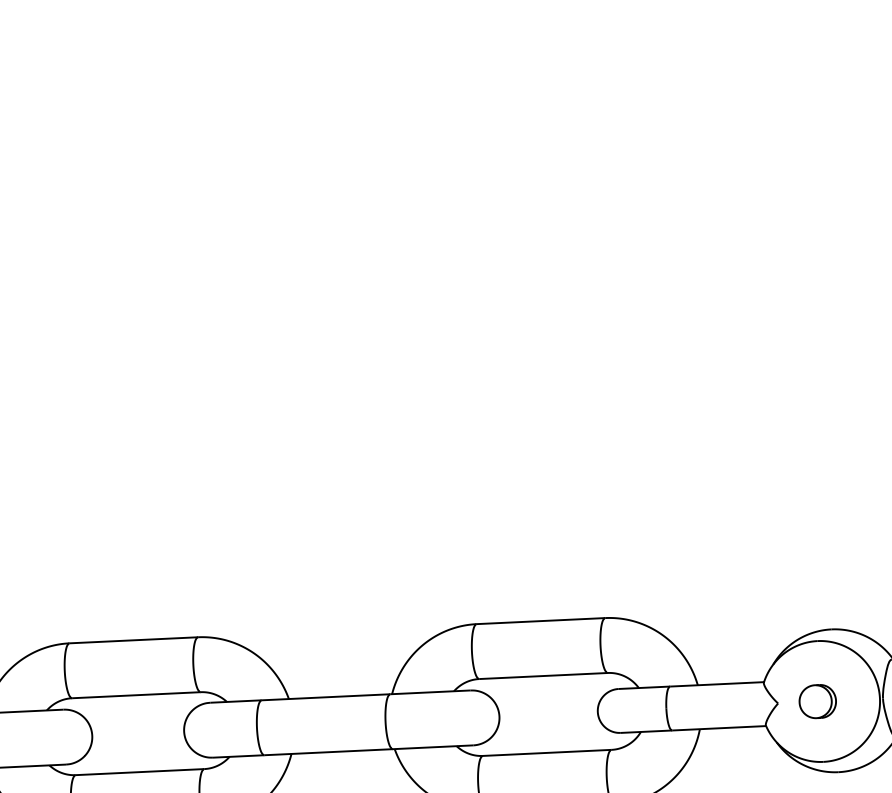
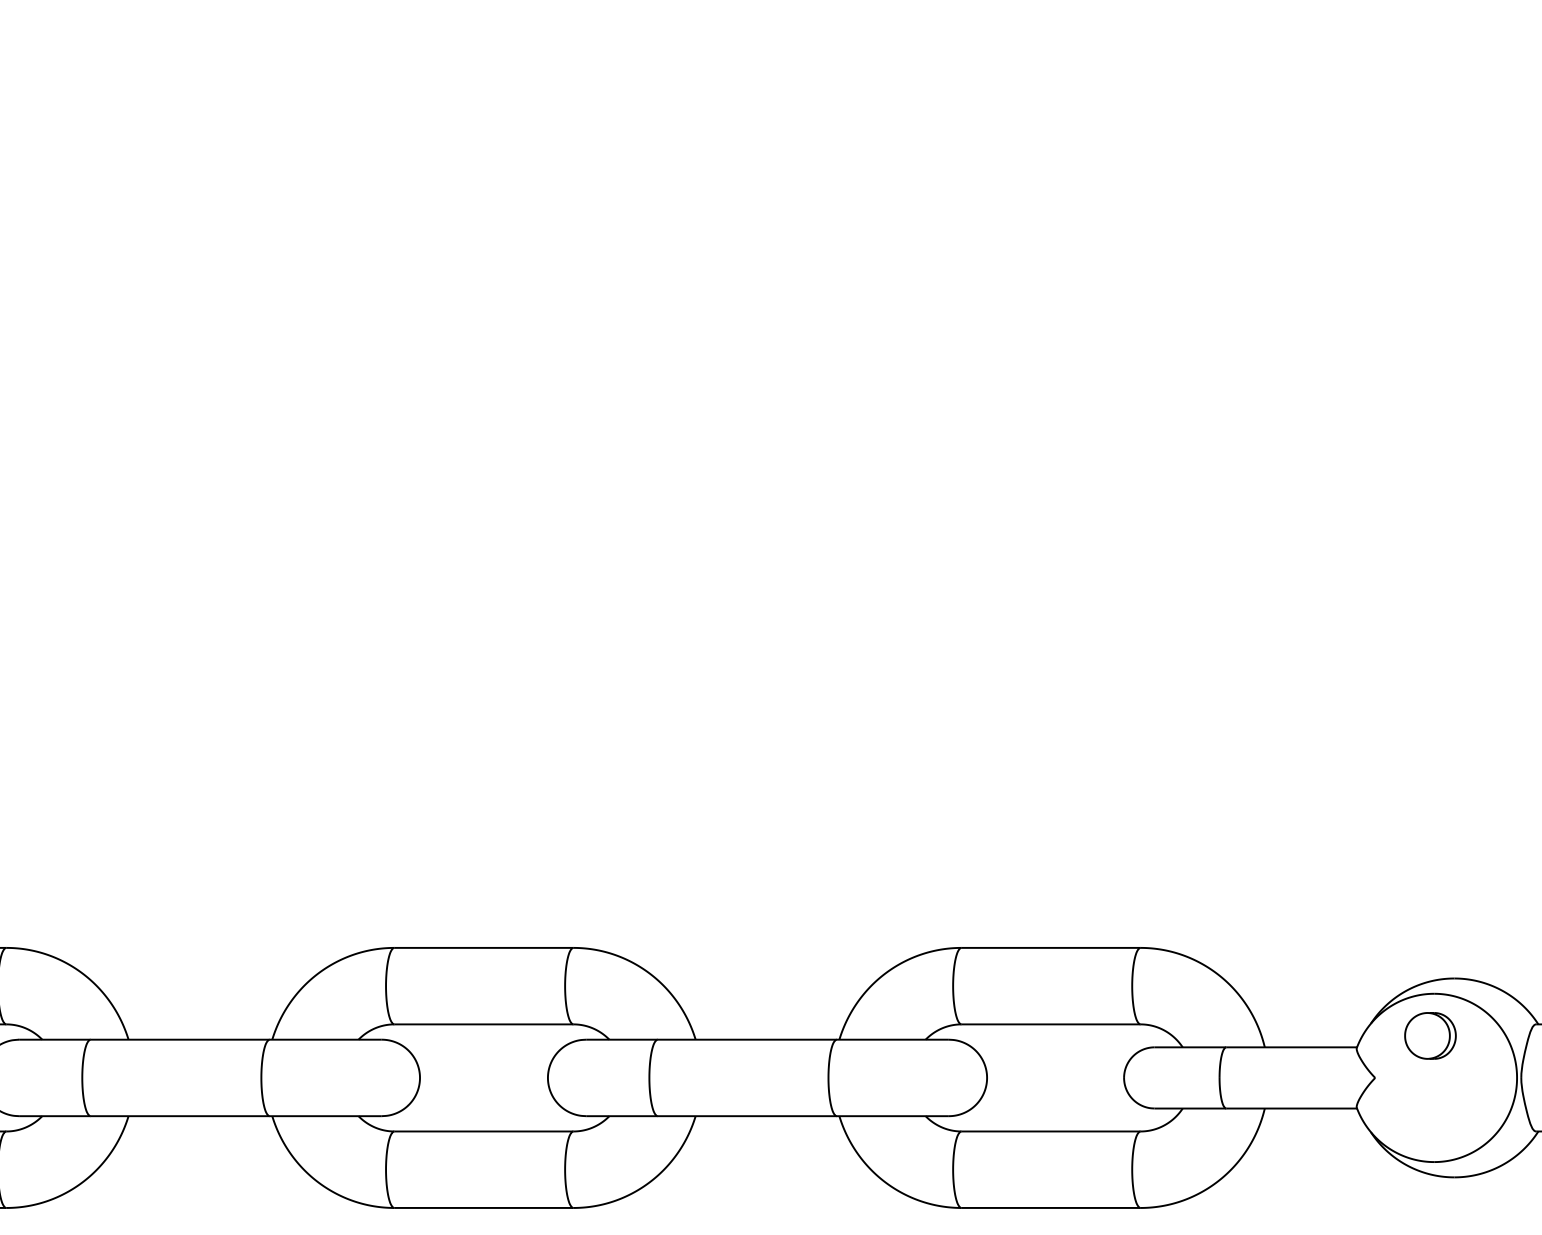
part: (817, 701) -> (1430, 1035), moved

